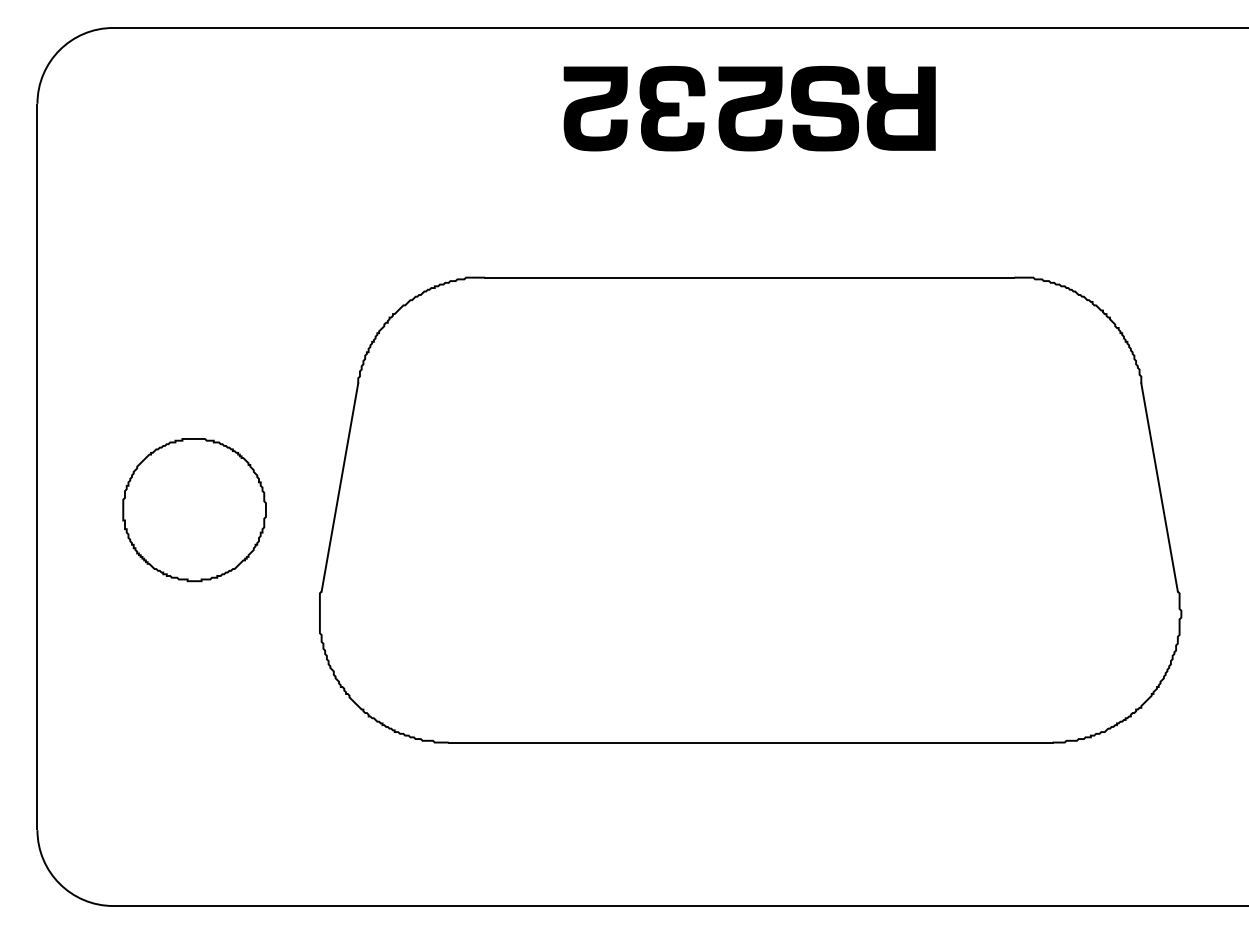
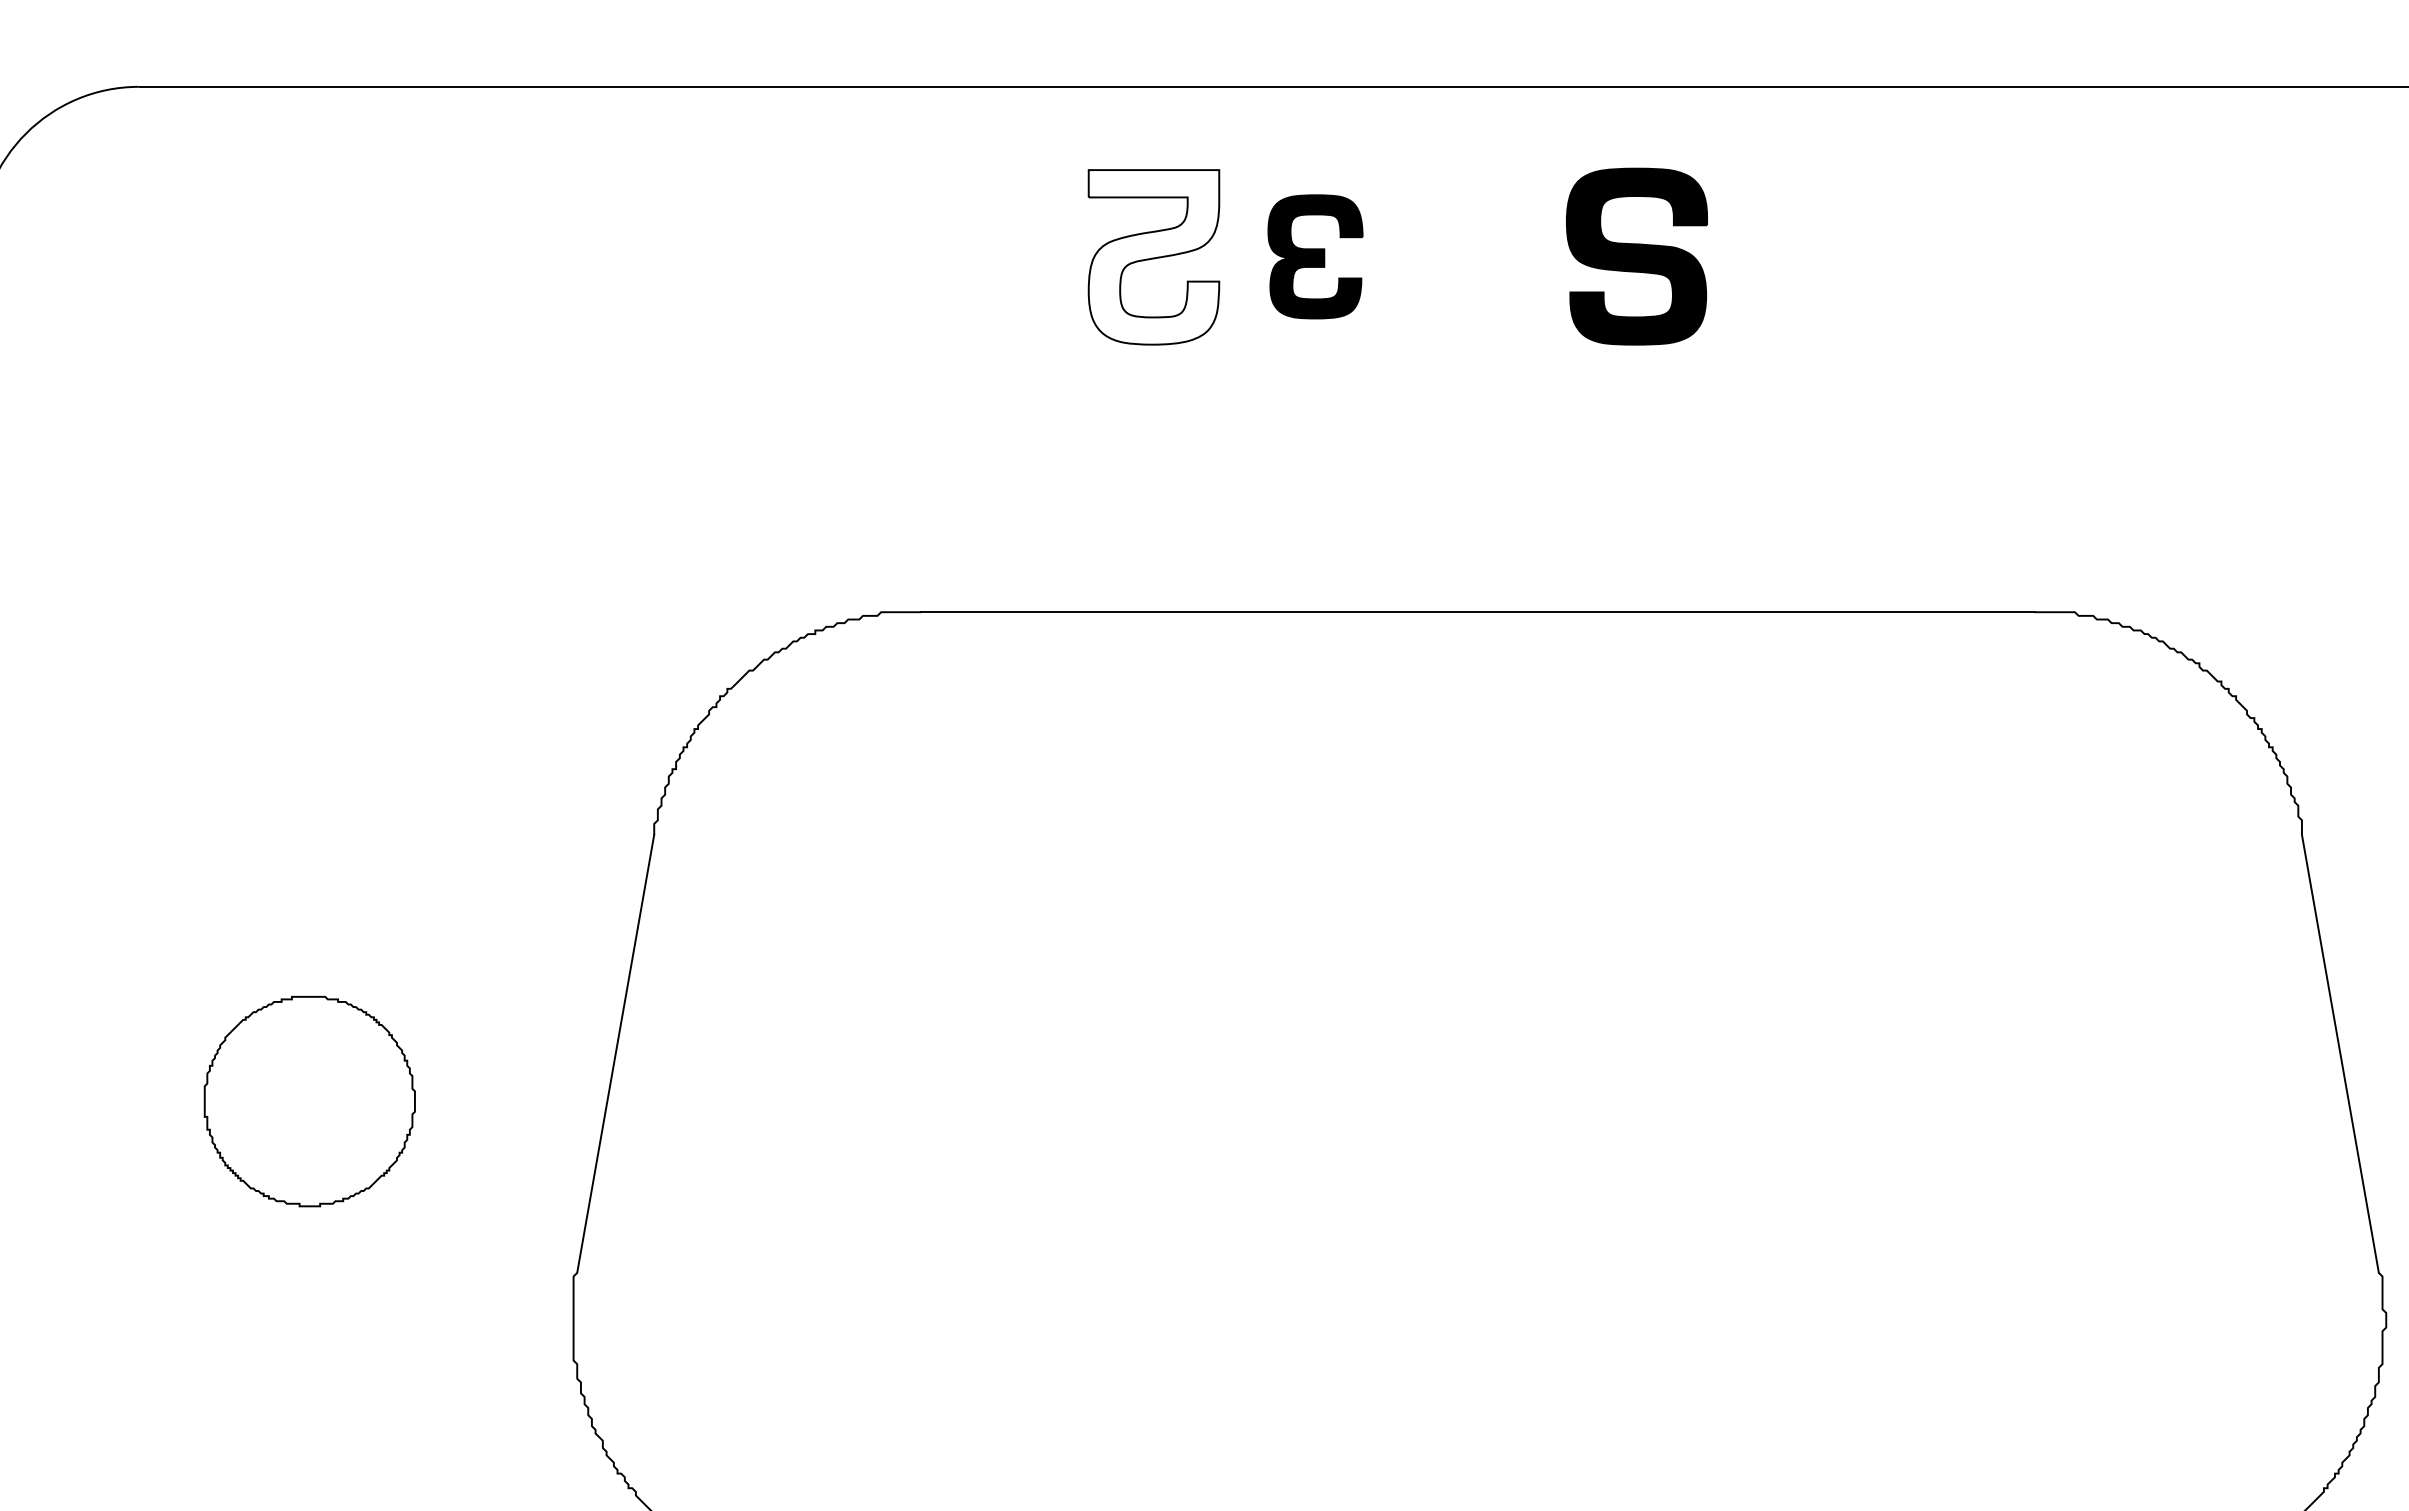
fill: (595, 108) -> (1153, 256), removed
part: (672, 108) -> (1315, 256), size x0.7
part: (750, 108) -> (1479, 256), removed
part: (901, 108) -> (1797, 256), removed
part: (194, 510) -> (309, 1102), size x0.7

